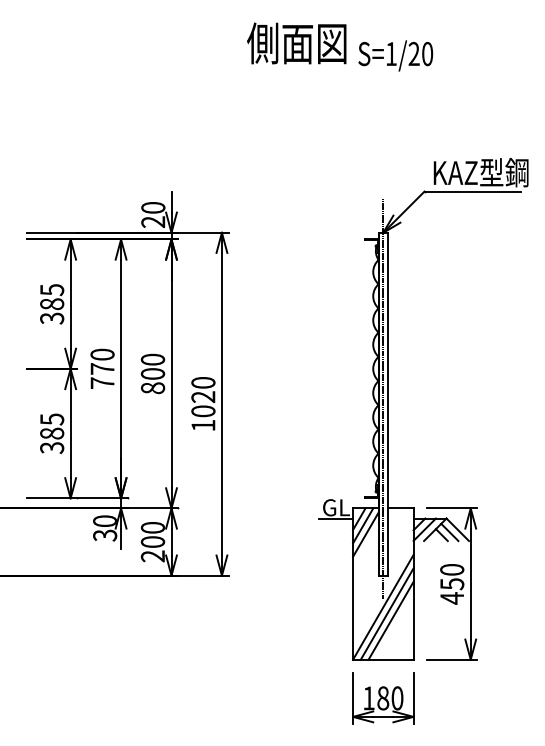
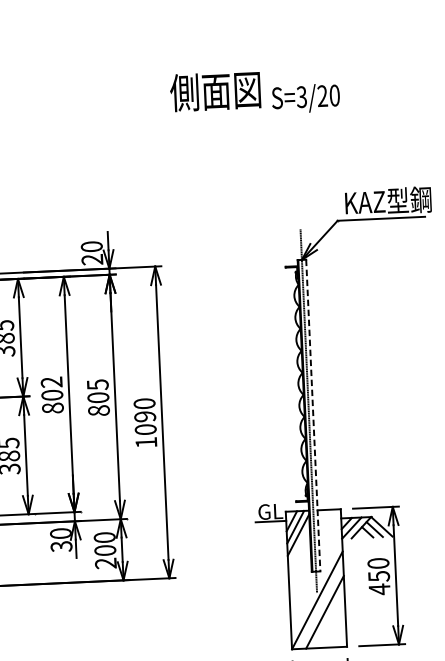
text: (390, 54) -> (301, 97), S=1/20 -> S=3/20
text: (152, 359) -> (97, 384), 800 -> 805
text: (102, 368) -> (52, 394), 770 -> 802
text: (203, 397) -> (145, 417), 1020 -> 1090
line: (388, 404) -> (313, 415), solid -> dashed
line: (386, 613) -> (320, 605), removed

